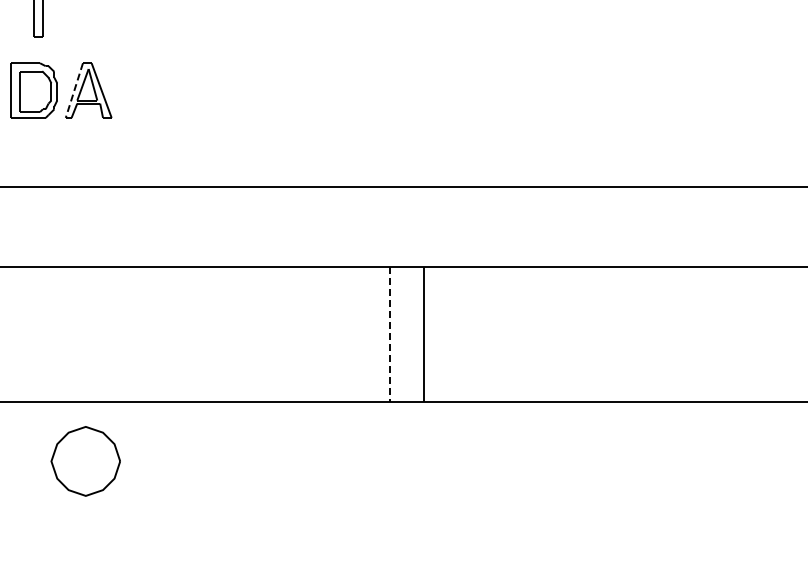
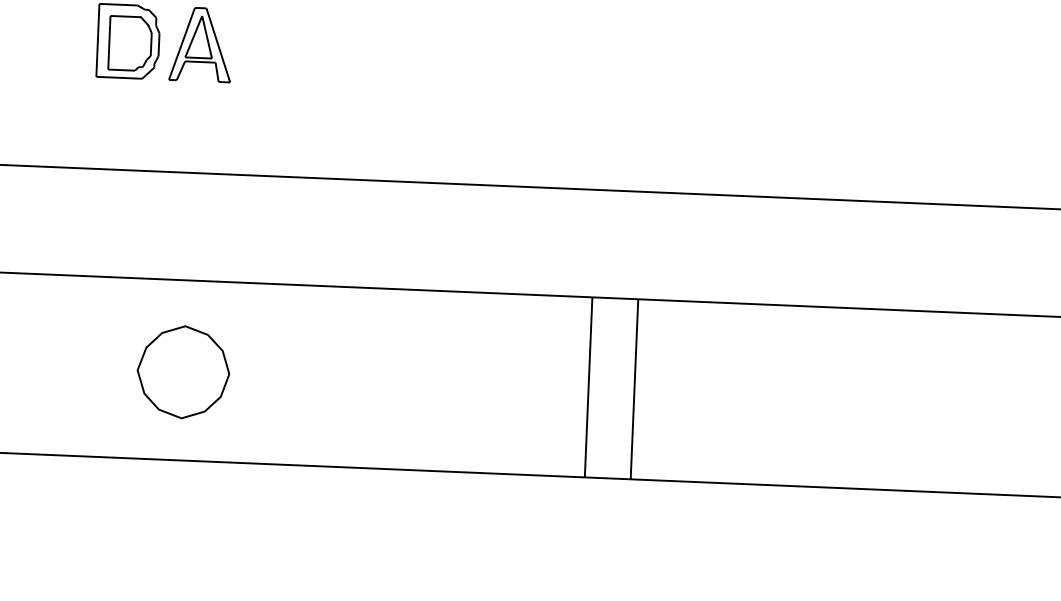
line: (74, 90) -> (182, 43), dashed -> solid
line: (389, 334) -> (588, 386), dashed -> solid
part: (85, 461) -> (183, 372), moved

